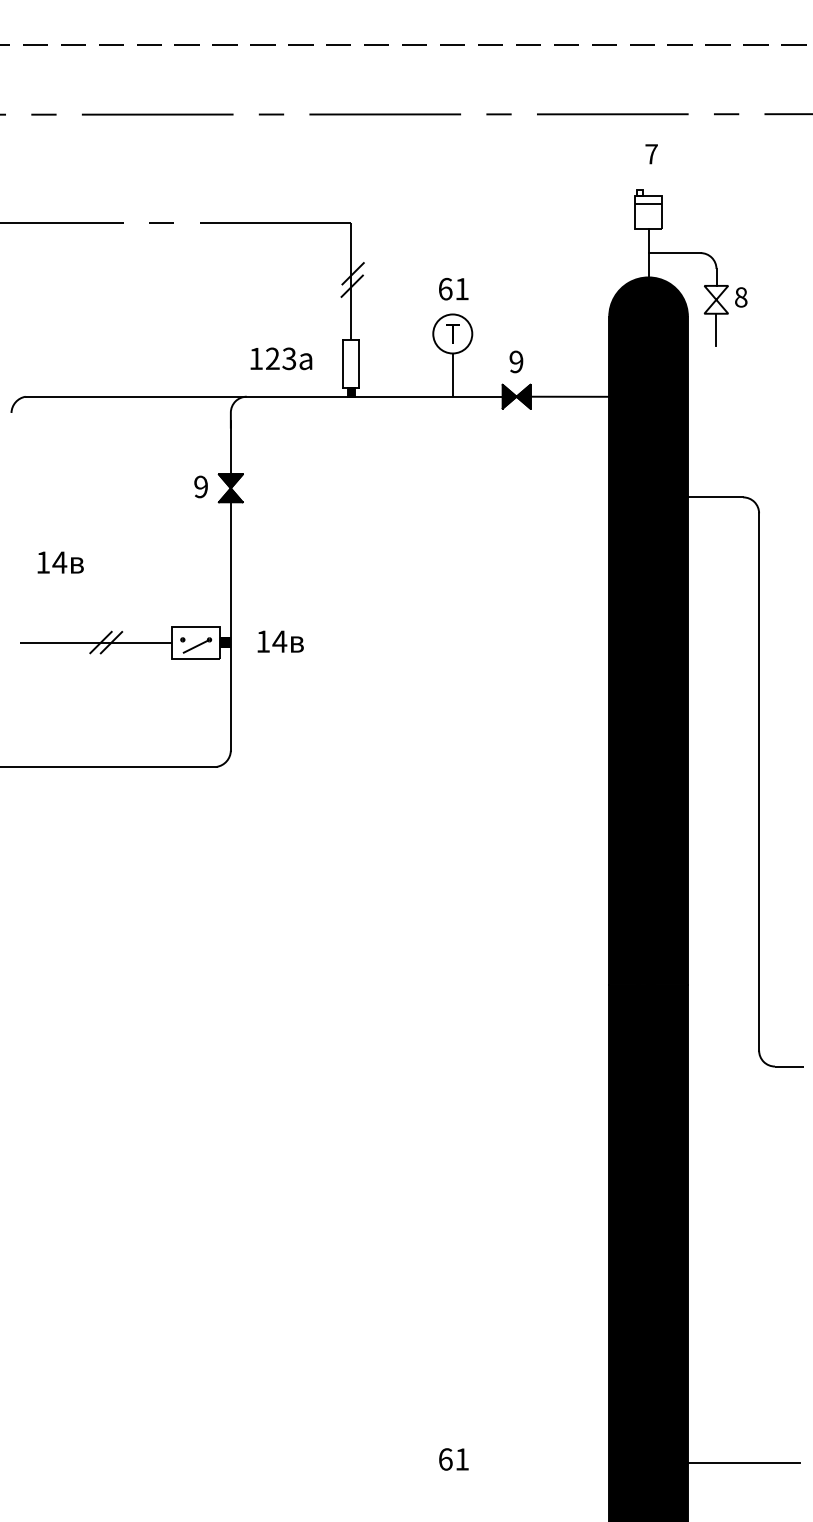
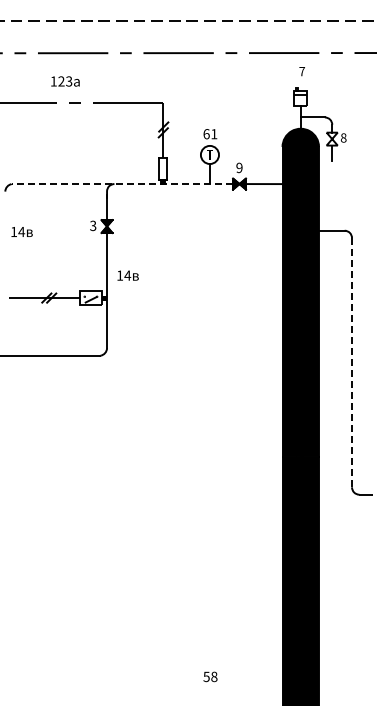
text: (281, 358) -> (65, 81), moved
line: (264, 397) -> (122, 184), solid -> dashed
text: (201, 486) -> (93, 225), 9 -> 3
text: (59, 561) -> (21, 231), moved
text: (279, 641) -> (127, 275), moved
line: (760, 781) -> (352, 362), solid -> dashed
text: (453, 1458) -> (210, 676), 61 -> 58
line: (742, 1462) -> (344, 678), removed

